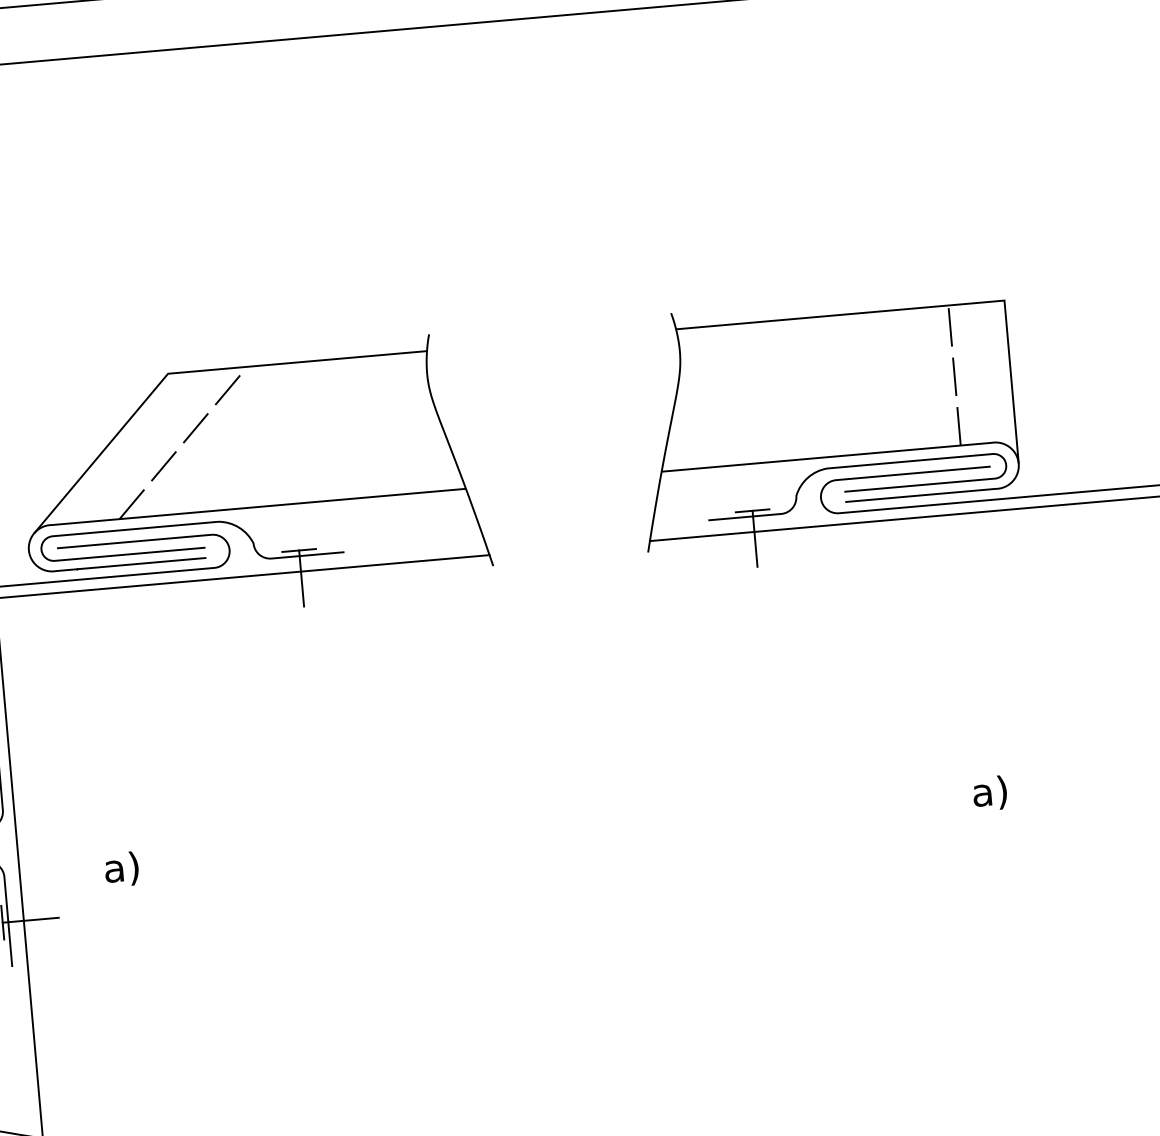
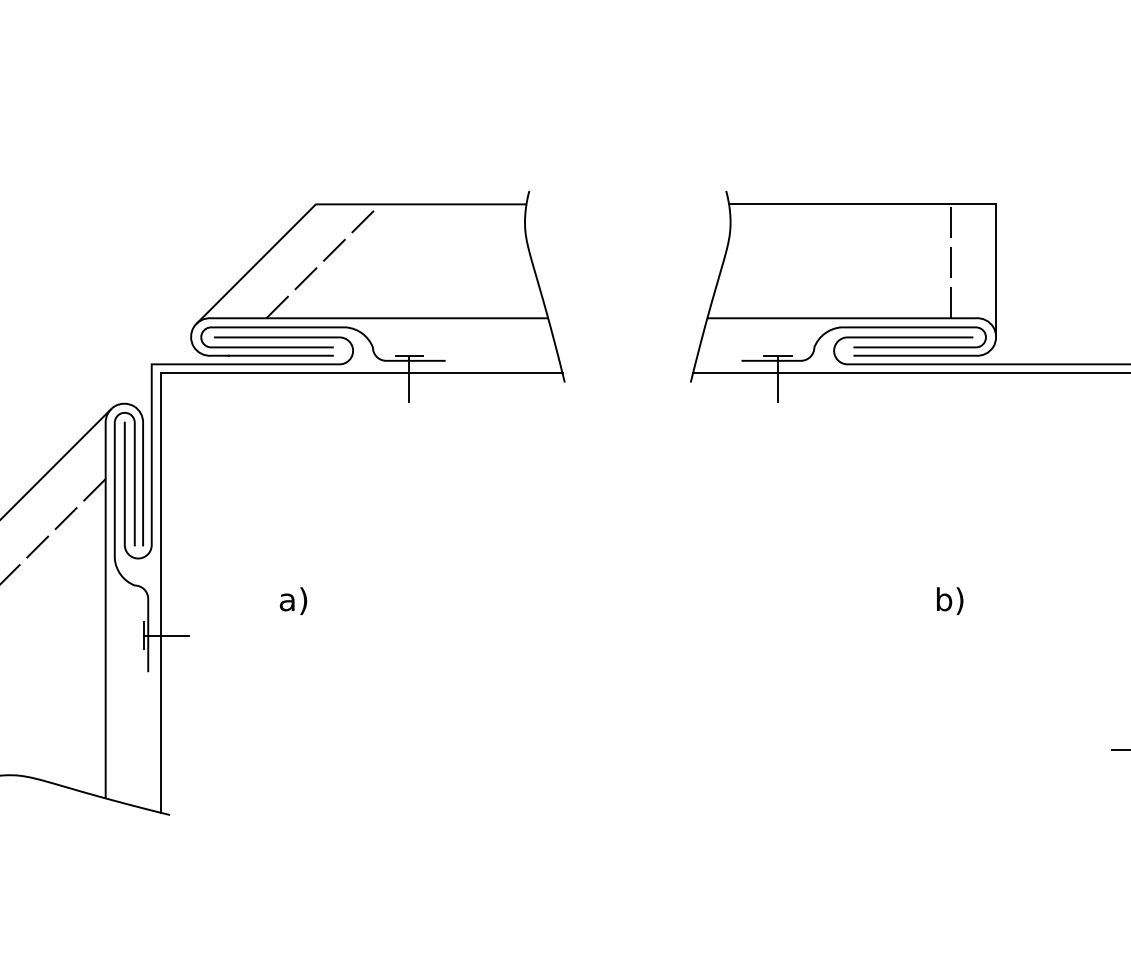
text: (988, 792) -> (948, 600), a) -> b)
text: (121, 868) -> (293, 600), moved

